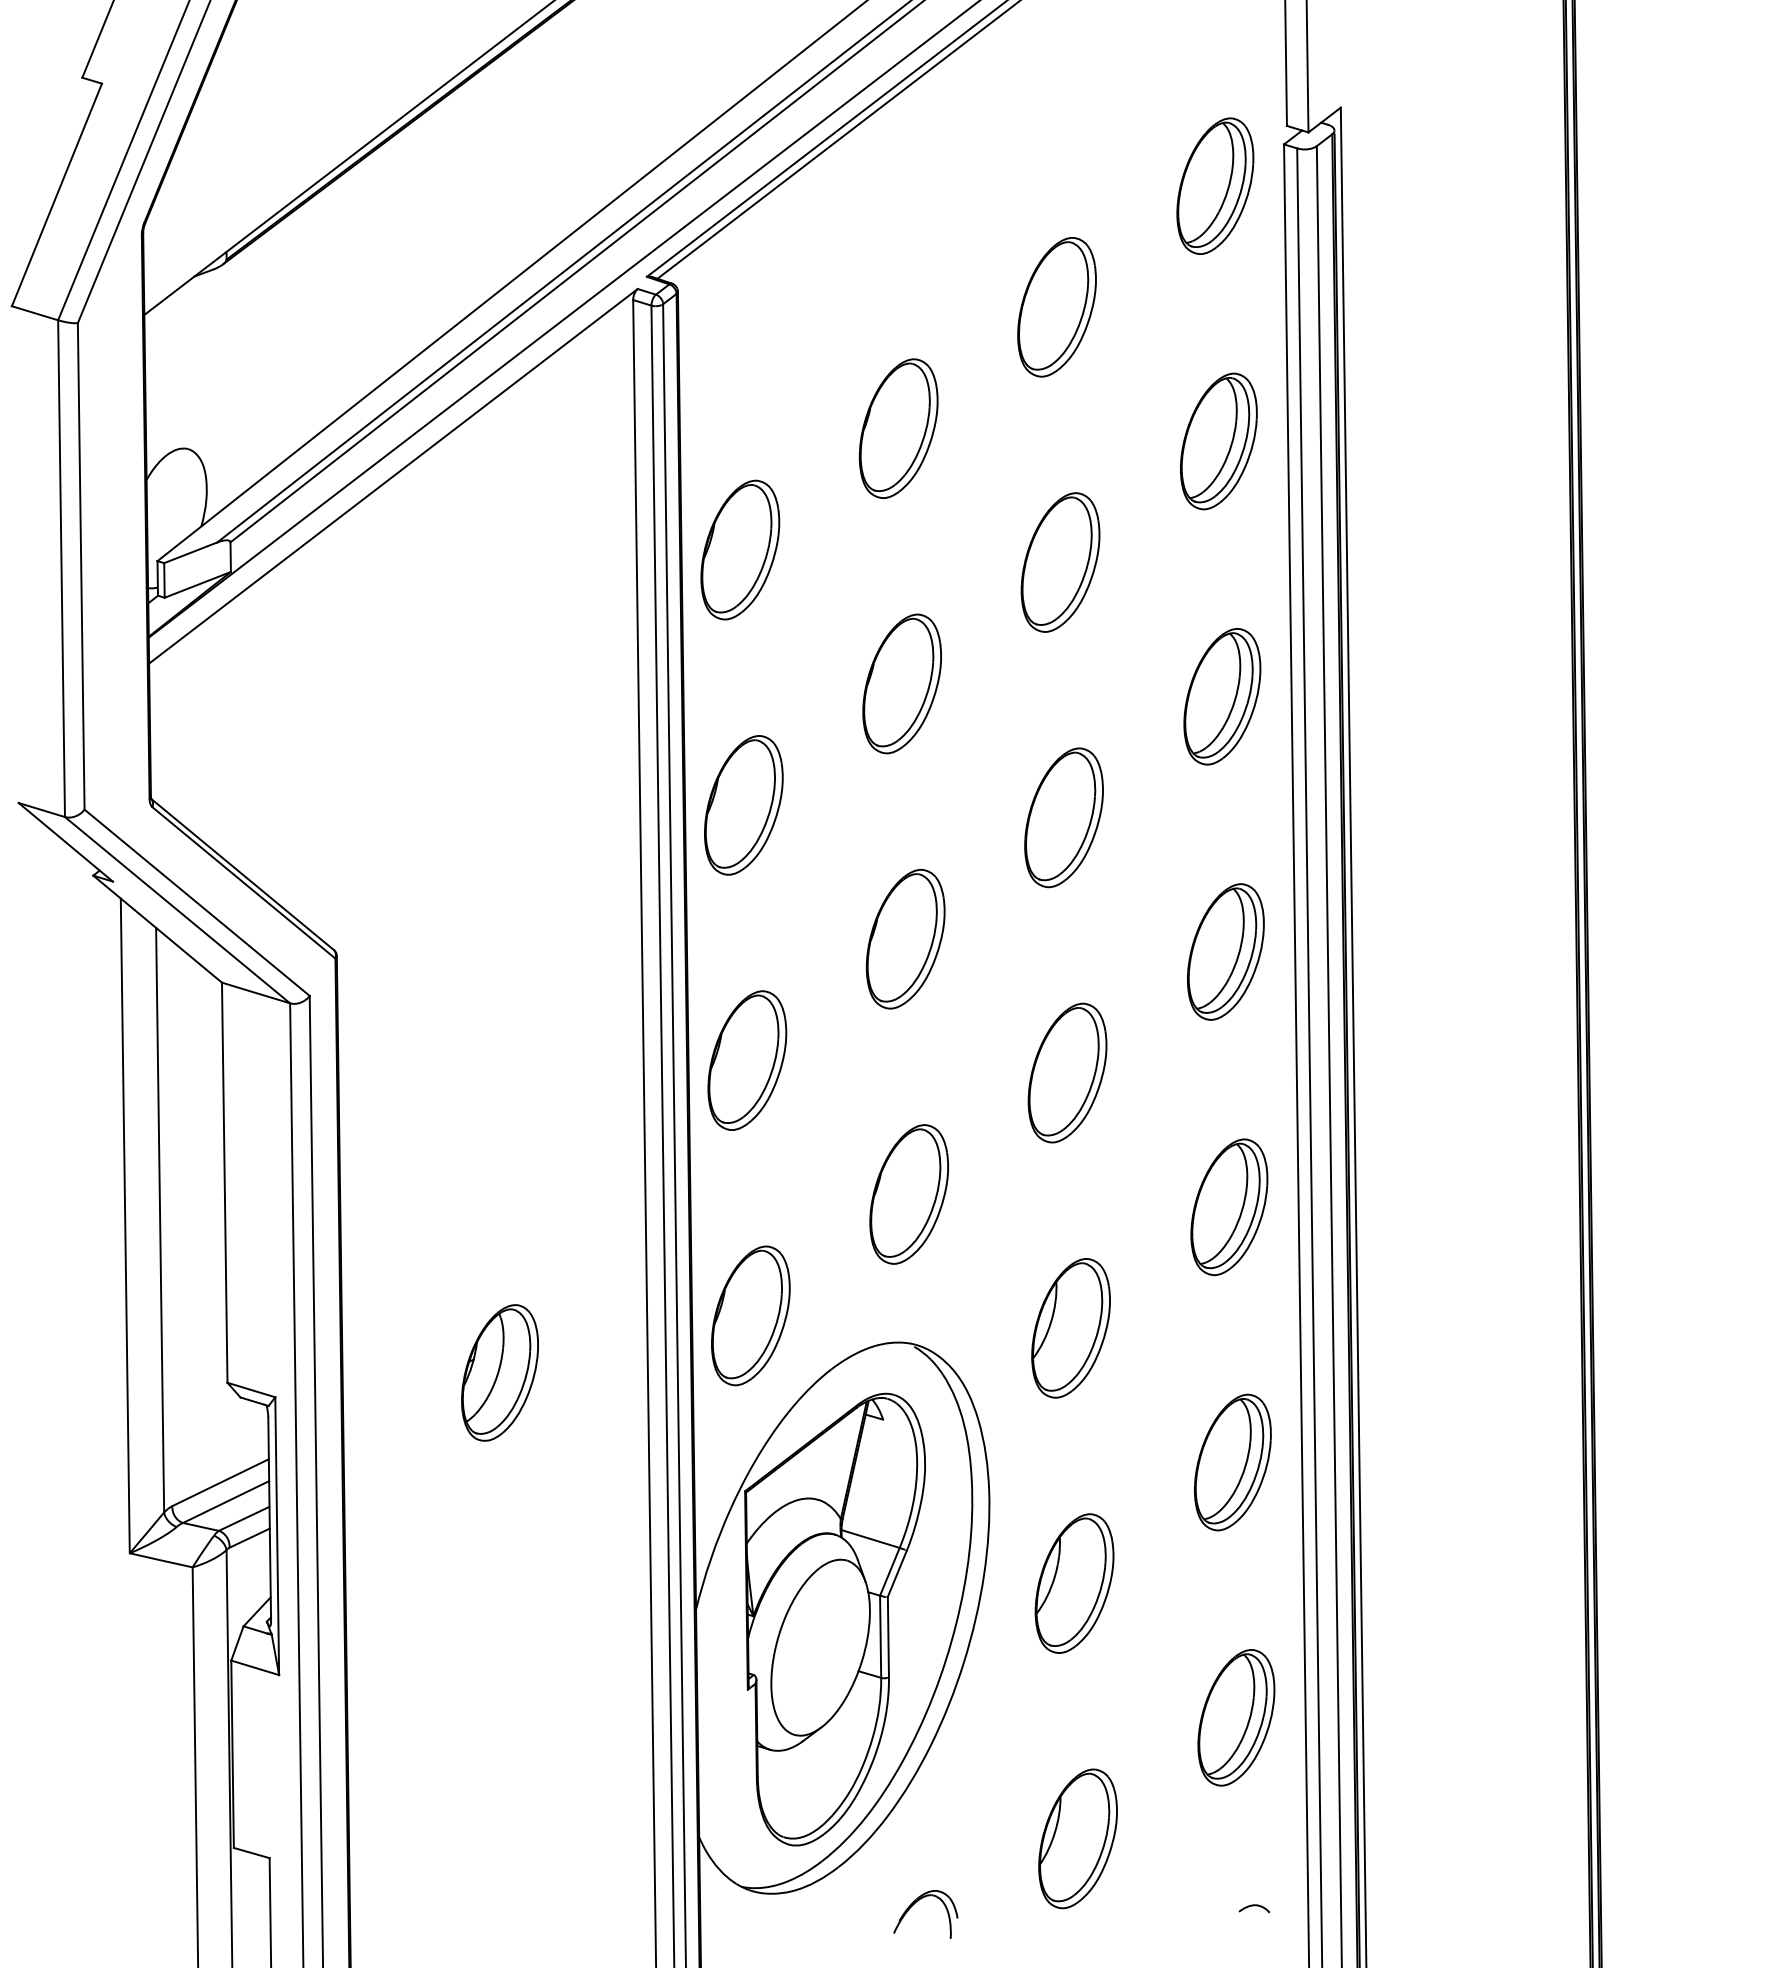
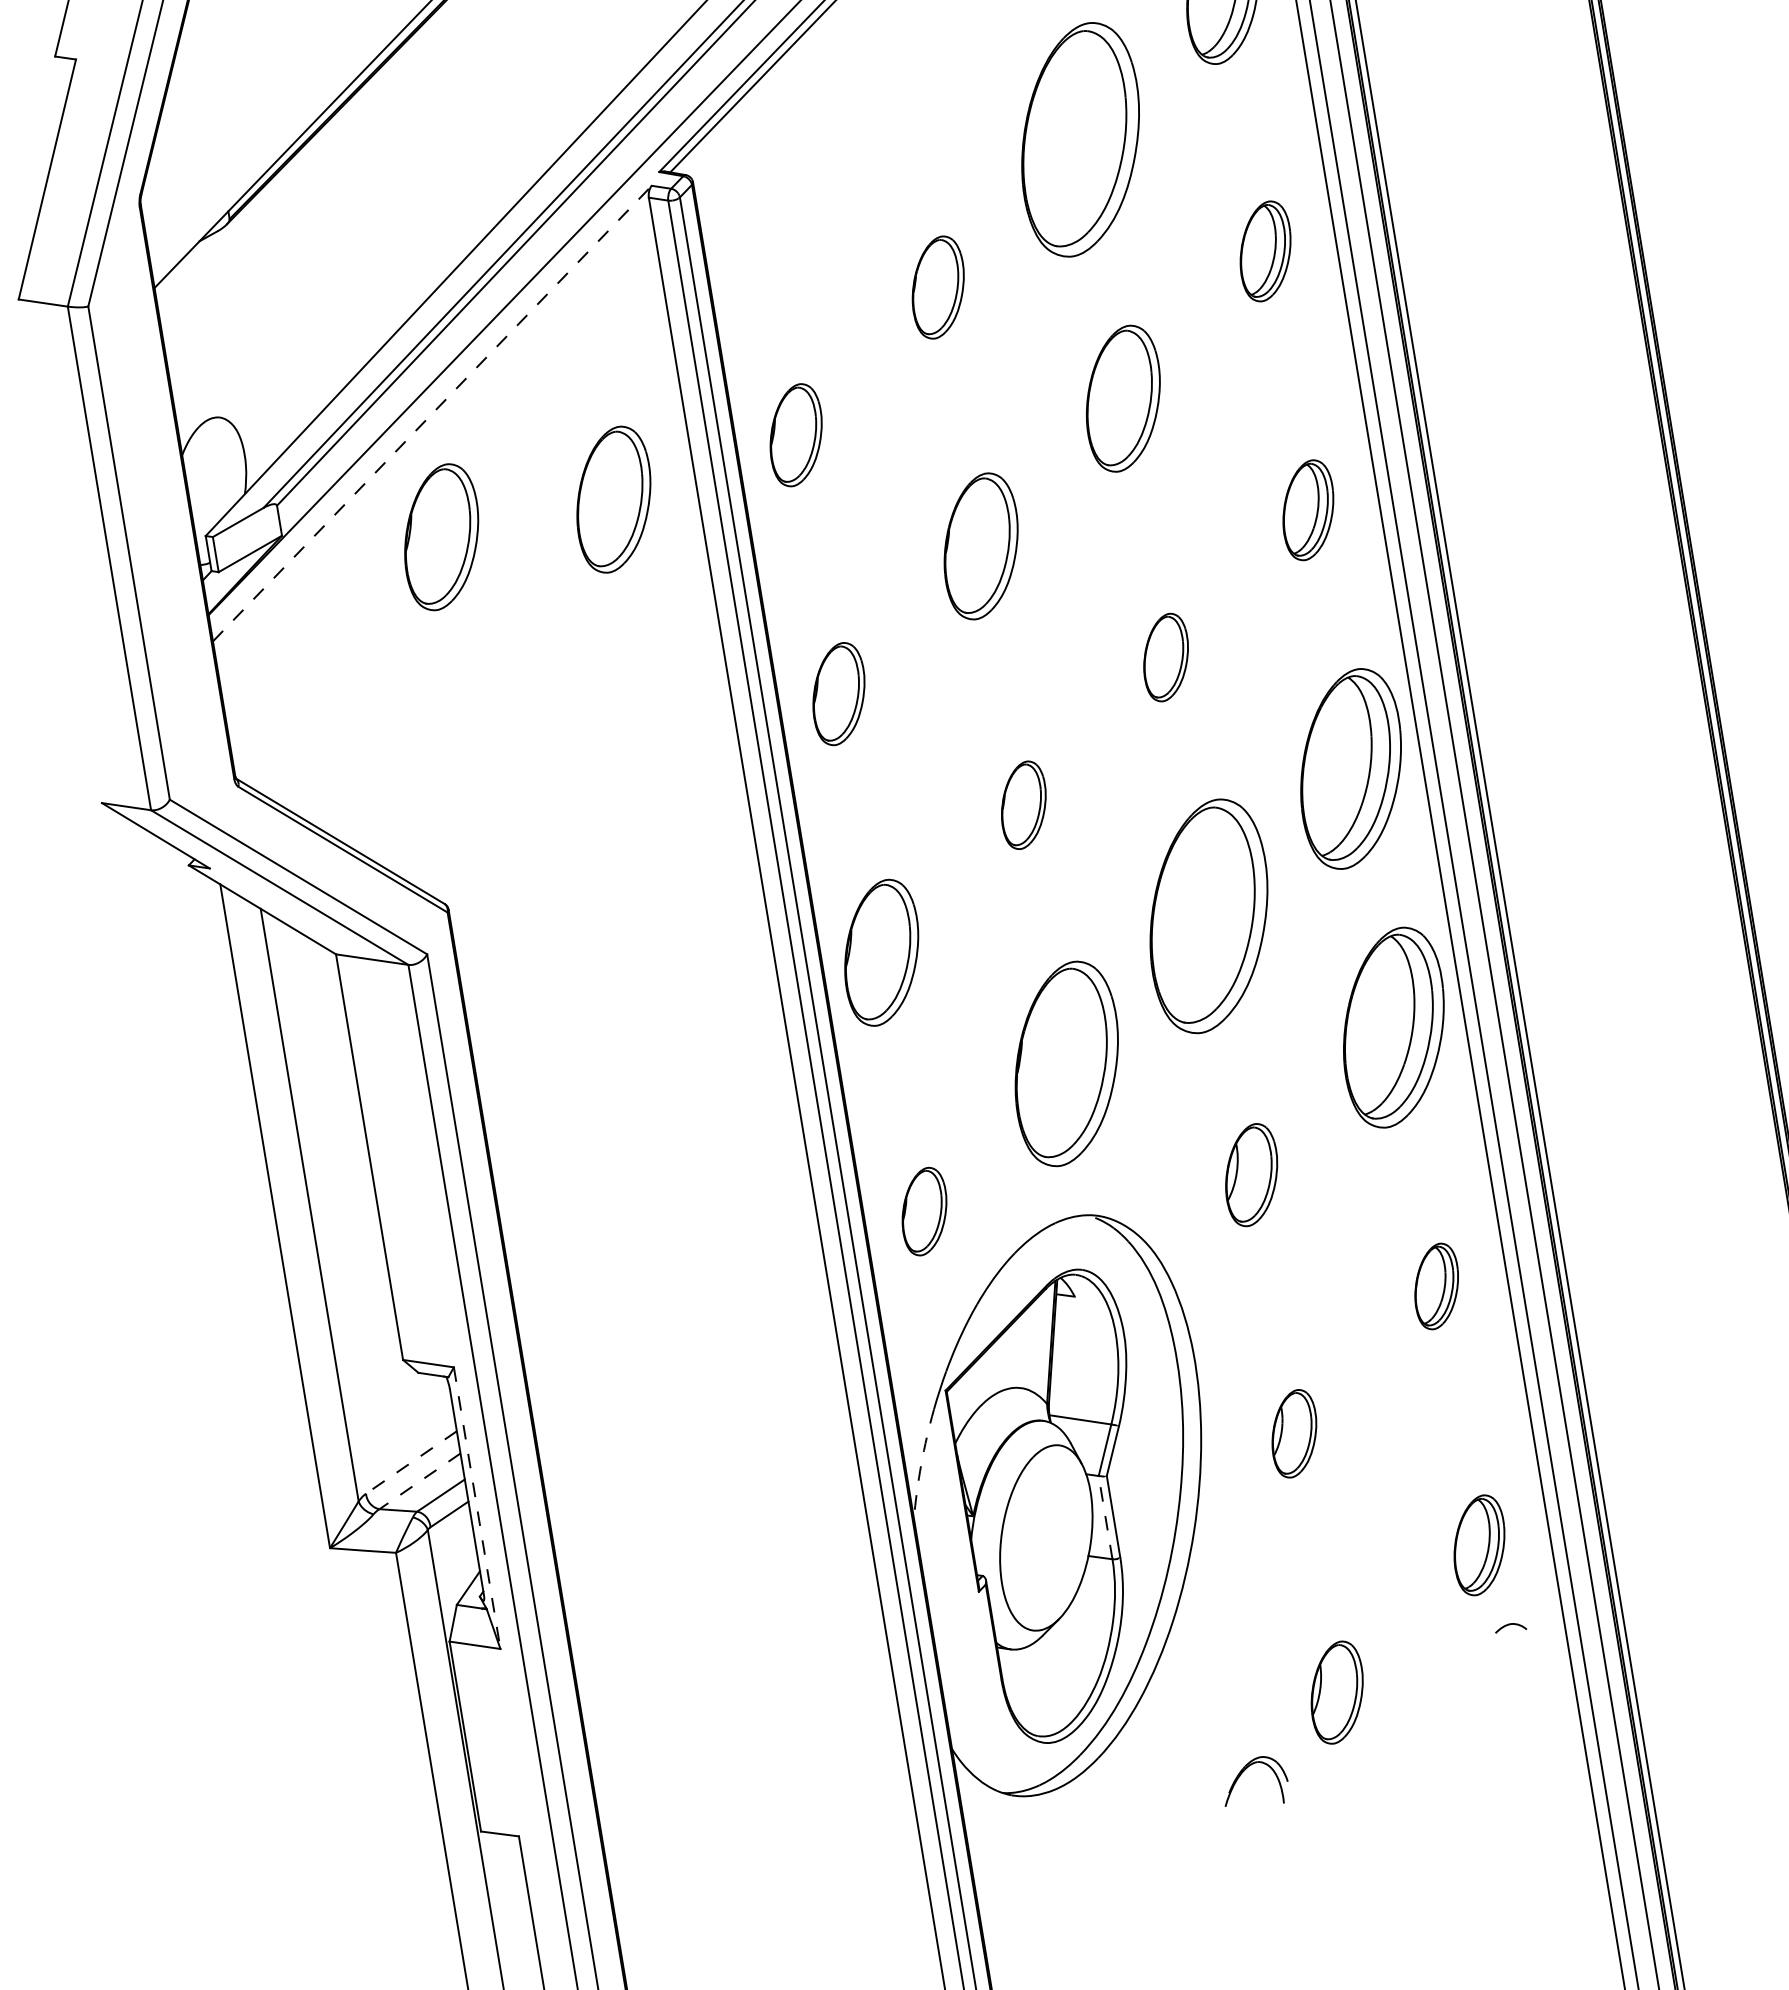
part: (1056, 307) -> (1080, 140), size x1.6
part: (898, 428) -> (938, 287), size x0.7
part: (1218, 441) -> (1265, 251), size x0.7
line: (393, 476) -> (432, 413), solid -> dashed
part: (740, 549) -> (796, 434), size x0.7
part: (555, 585) -> (613, 499), added
part: (384, 596) -> (441, 537), added
part: (1222, 696) -> (1308, 509), size x0.7
part: (743, 805) -> (838, 694), size x0.7
part: (1063, 817) -> (1165, 657), size x0.6
part: (905, 939) -> (1023, 805), size x0.6
part: (1225, 951) -> (1350, 768), size x1.4
part: (1067, 1072) -> (1208, 915), size x1.6
part: (908, 1194) -> (1065, 1064), size x1.4
part: (1229, 1207) -> (1394, 1027), size x1.4
part: (750, 1315) -> (924, 1211), size x0.6
part: (1070, 1328) -> (1251, 1175), size x0.7
part: (499, 1372) -> (677, 1307), removed
part: (1232, 1462) -> (1436, 1286), size x0.6
line: (220, 1482) -> (411, 1462), solid -> dashed
line: (226, 1502) -> (420, 1481), solid -> dashed
line: (277, 1536) -> (477, 1508), solid -> dashed
arc: (711, 1558) -> (921, 1464), solid -> dashed
part: (1074, 1583) -> (1294, 1433), size x0.6
line: (880, 1636) -> (1105, 1517), solid -> dashed
part: (1236, 1717) -> (1479, 1544), size x0.7
part: (1077, 1838) -> (1336, 1692), size x0.7
part: (918, 1901) -> (1245, 1770), moved
curve: (1254, 1906) -> (1510, 1625), moved

